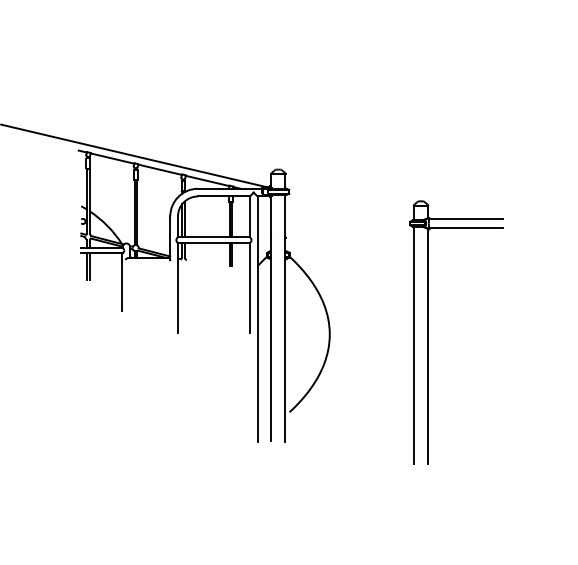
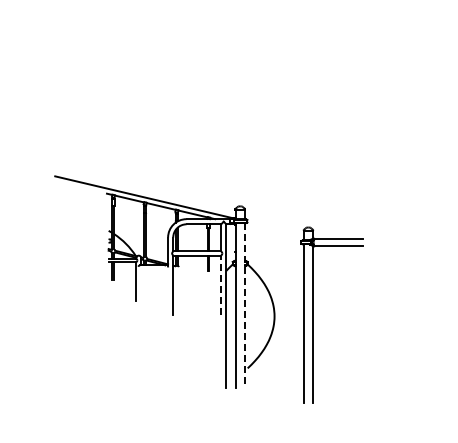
line: (250, 288) -> (221, 285), solid -> dashed
line: (284, 318) -> (244, 305), solid -> dashed
part: (428, 331) -> (313, 314), moved

